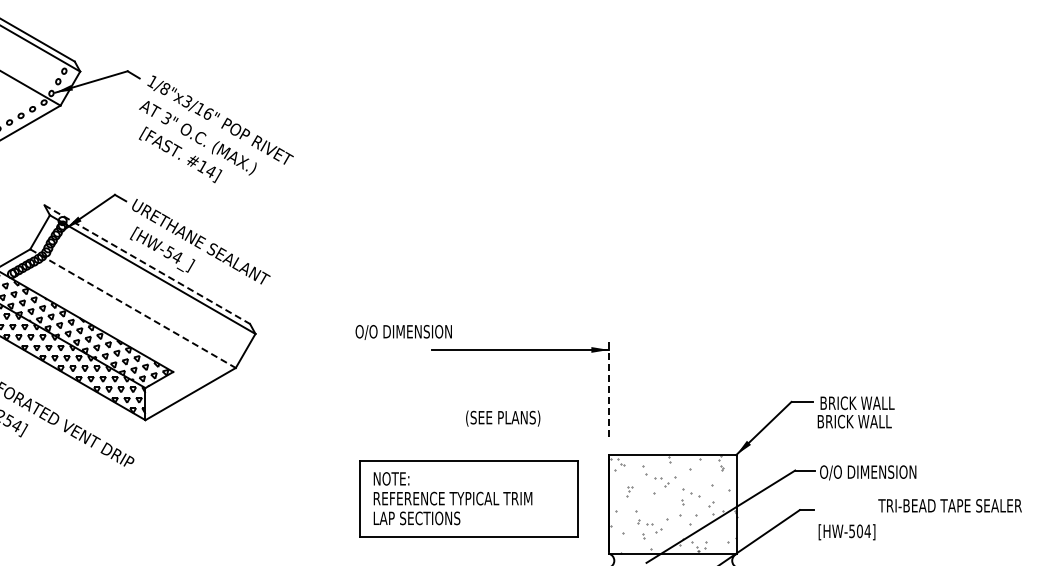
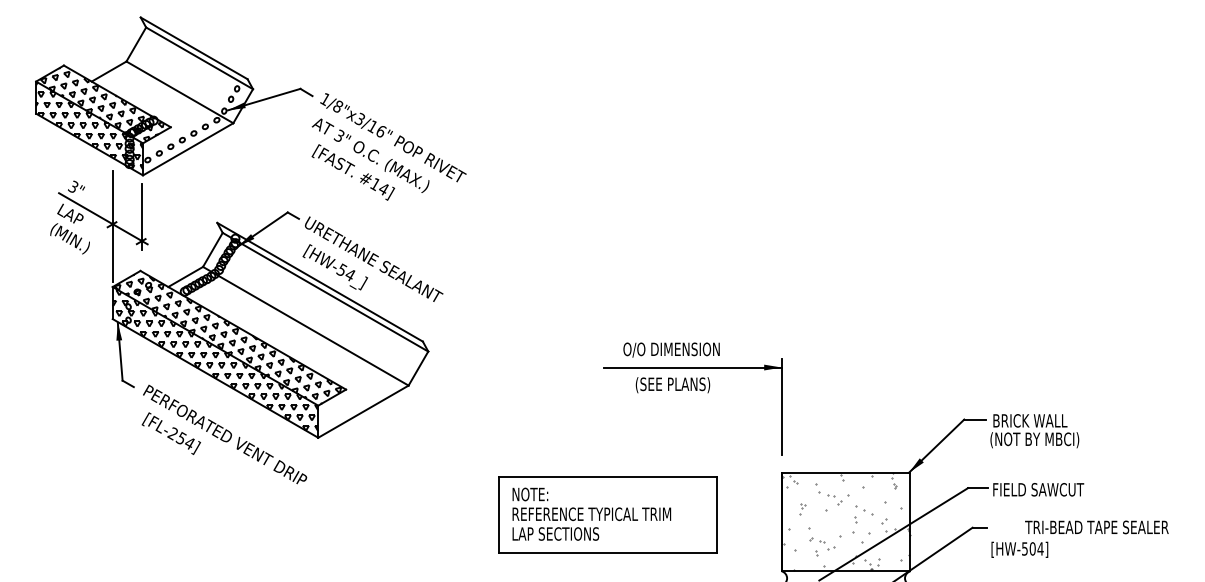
line: (147, 264) -> (320, 282), dashed -> solid
line: (132, 308) -> (305, 326), dashed -> solid
text: (403, 331) -> (671, 349), moved
line: (608, 388) -> (781, 406), dashed -> solid
text: (502, 418) -> (672, 385), moved
text: (861, 422) -> (1034, 440), BRICK WALL -> (NOT BY MBCI)
text: (867, 472) -> (1040, 490), O/O DIMENSION -> FIELD SAWCUT
part: (468, 498) -> (607, 514), moved
text: (949, 505) -> (1096, 527), moved

